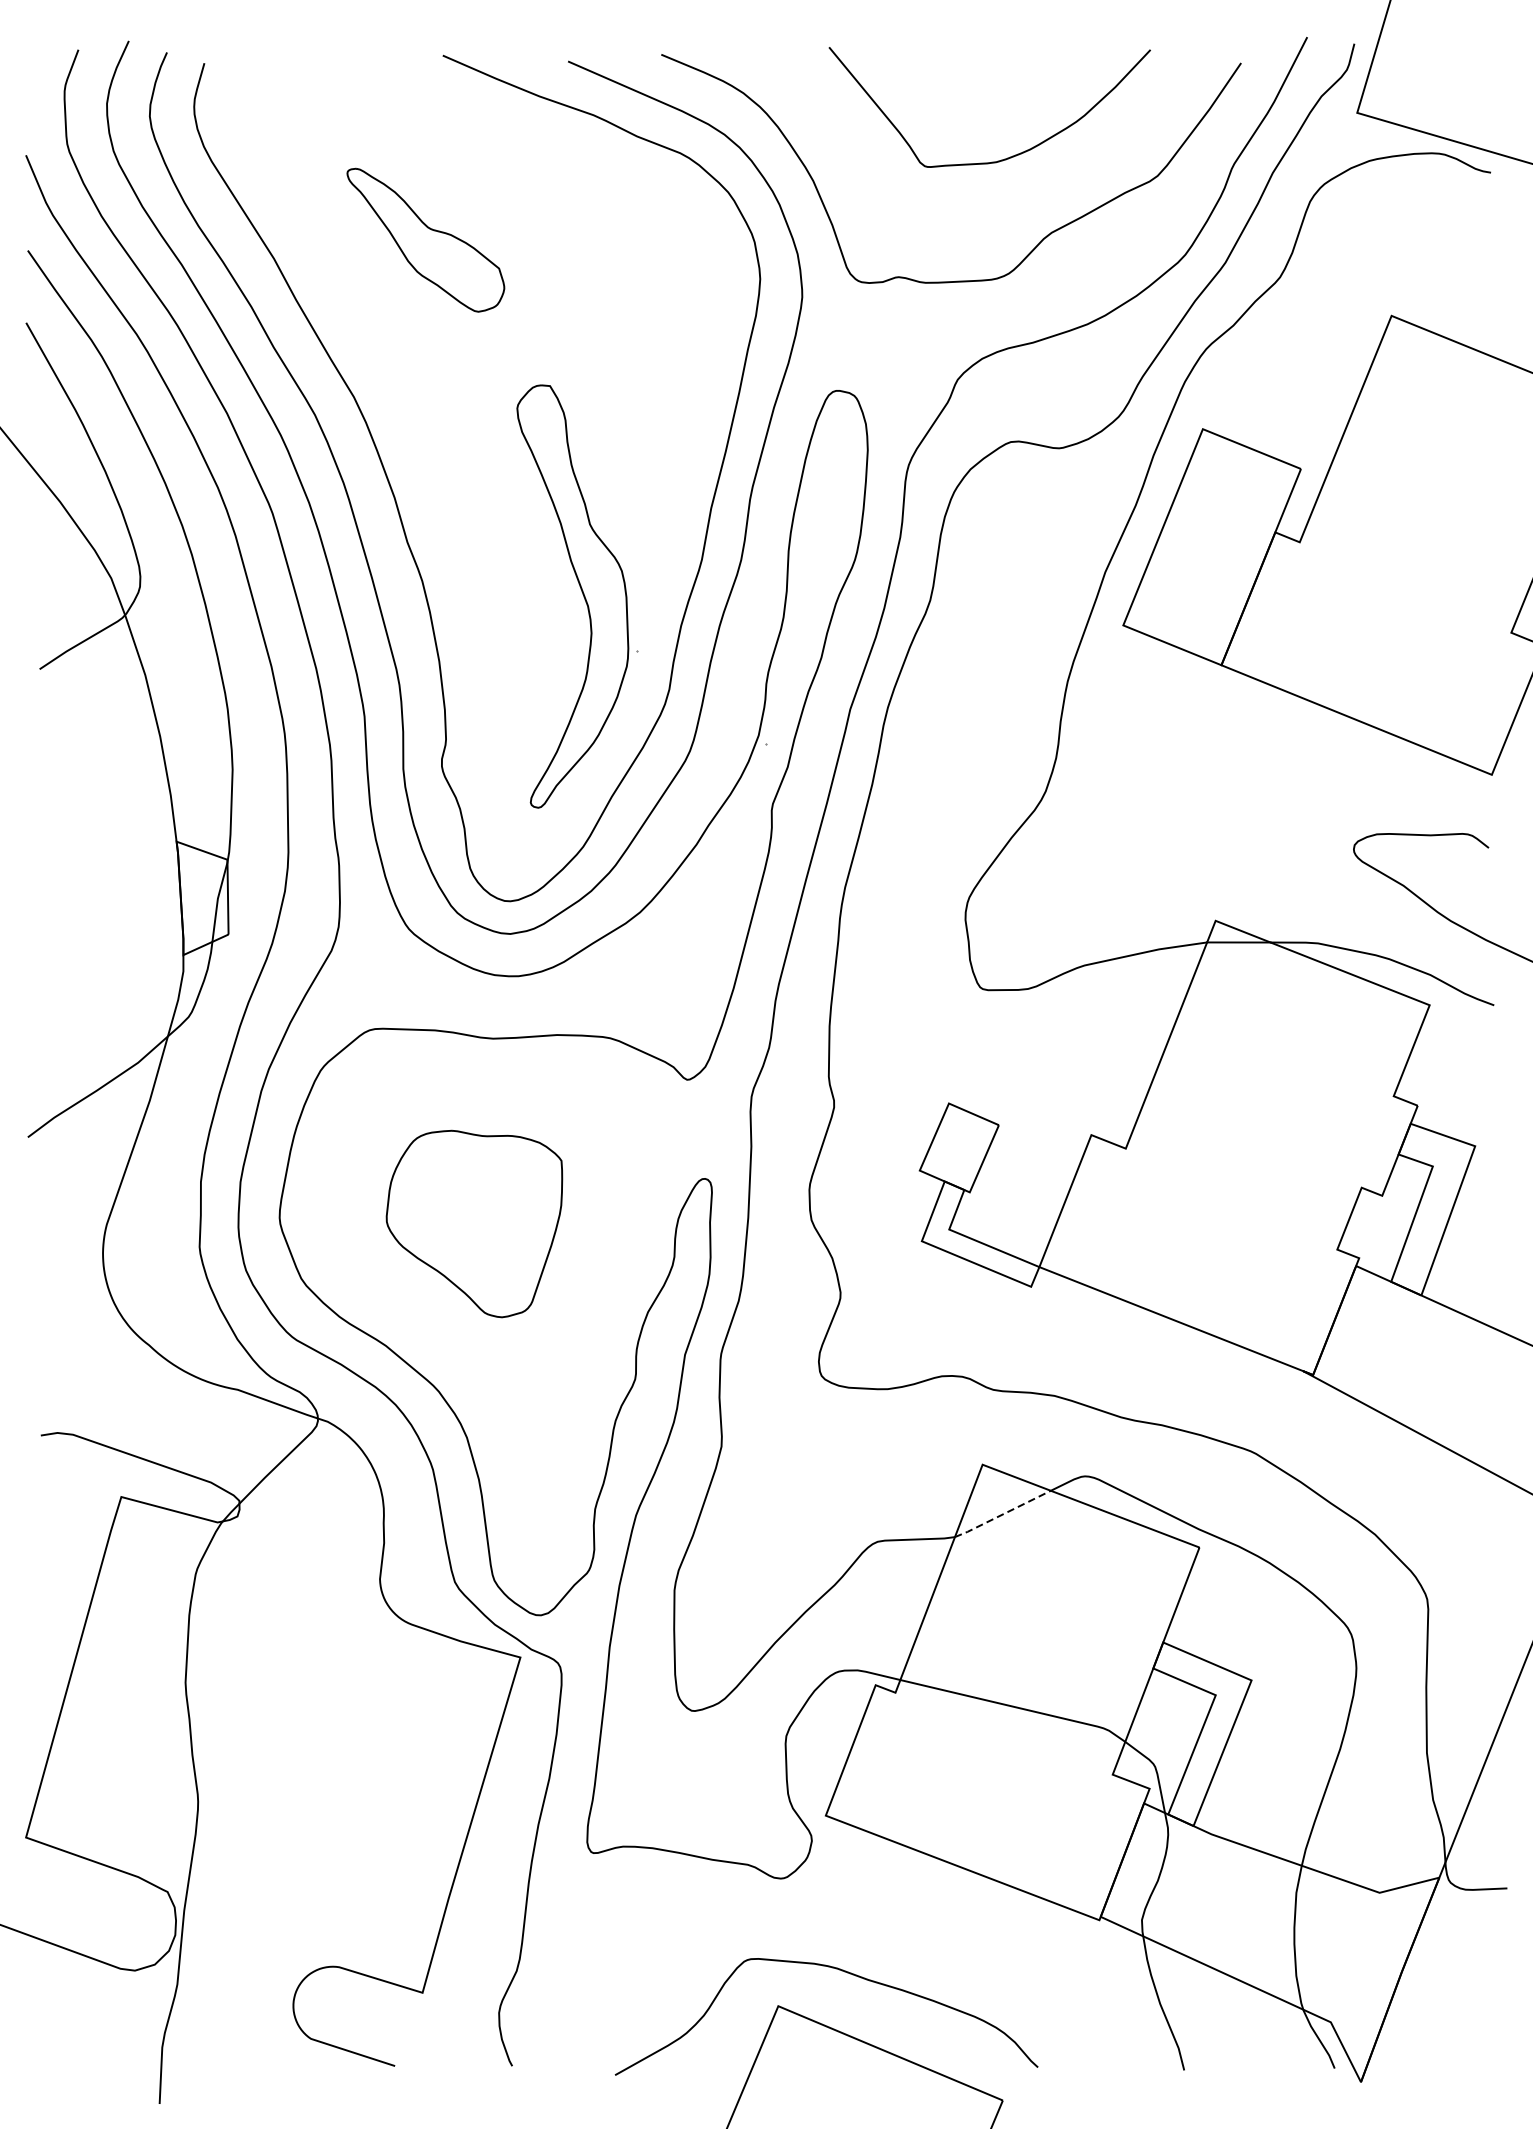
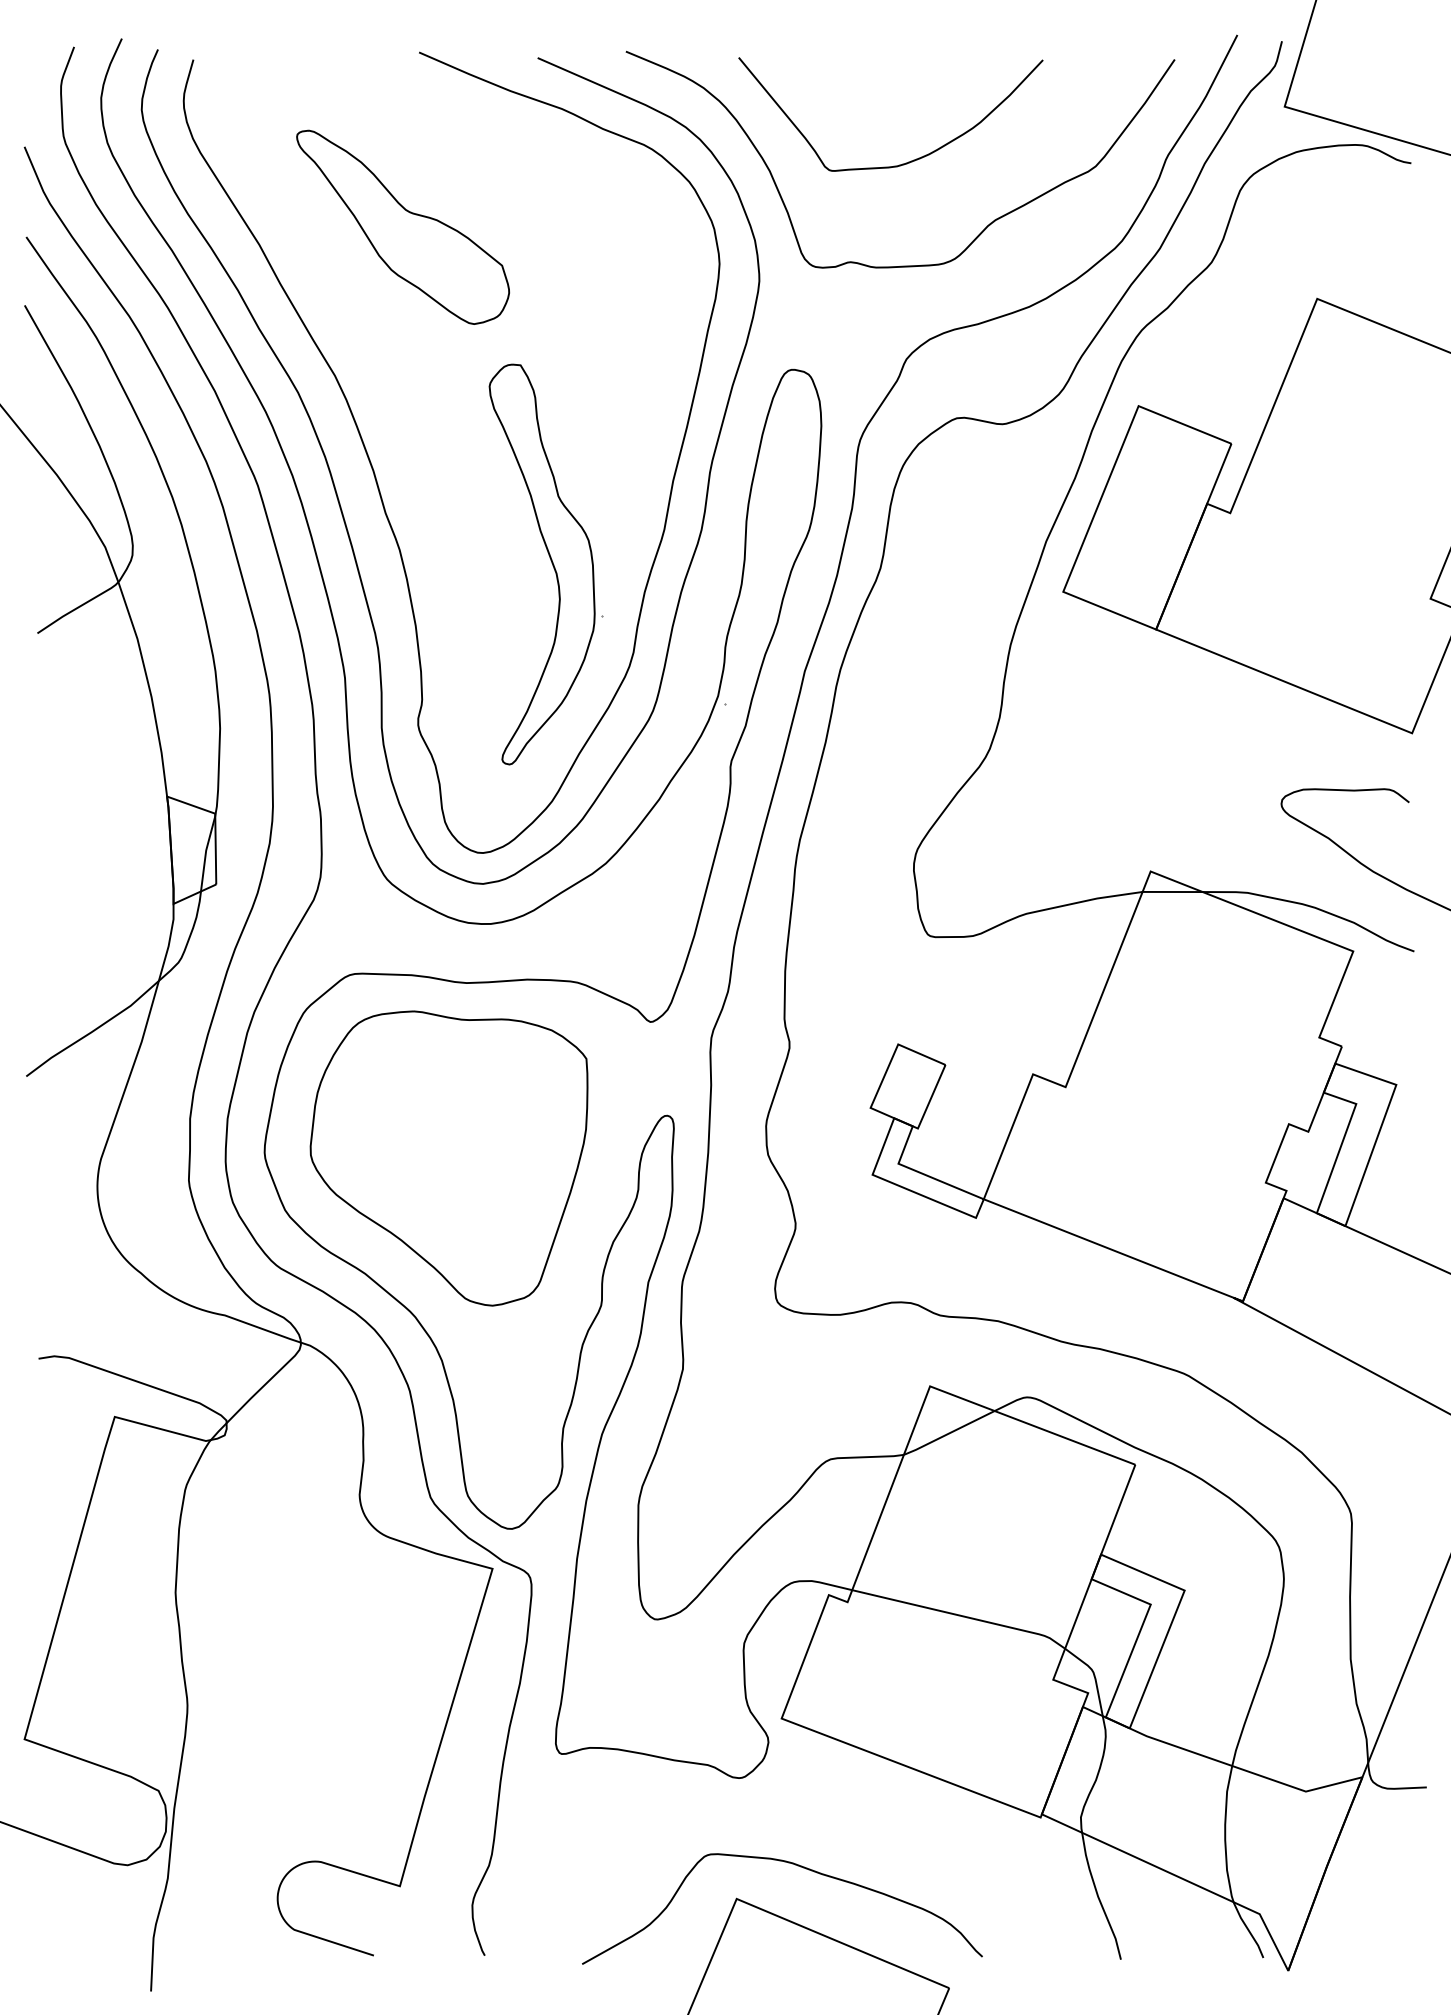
curve: (1005, 158) -> (905, 162), moved
part: (425, 239) -> (402, 226), size x1.43
part: (473, 1224) -> (448, 1158), size x1.67
line: (1003, 1514) -> (949, 1433), dashed -> solid

